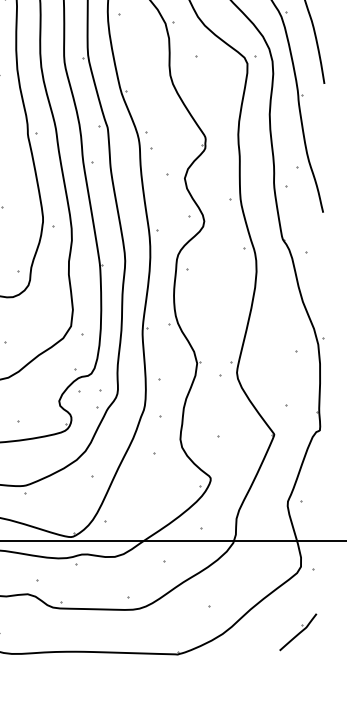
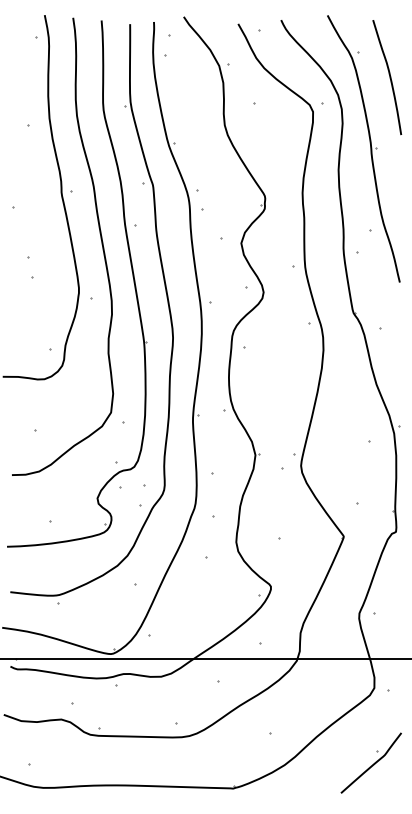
part: (297, 631) -> (370, 762), size x1.43

